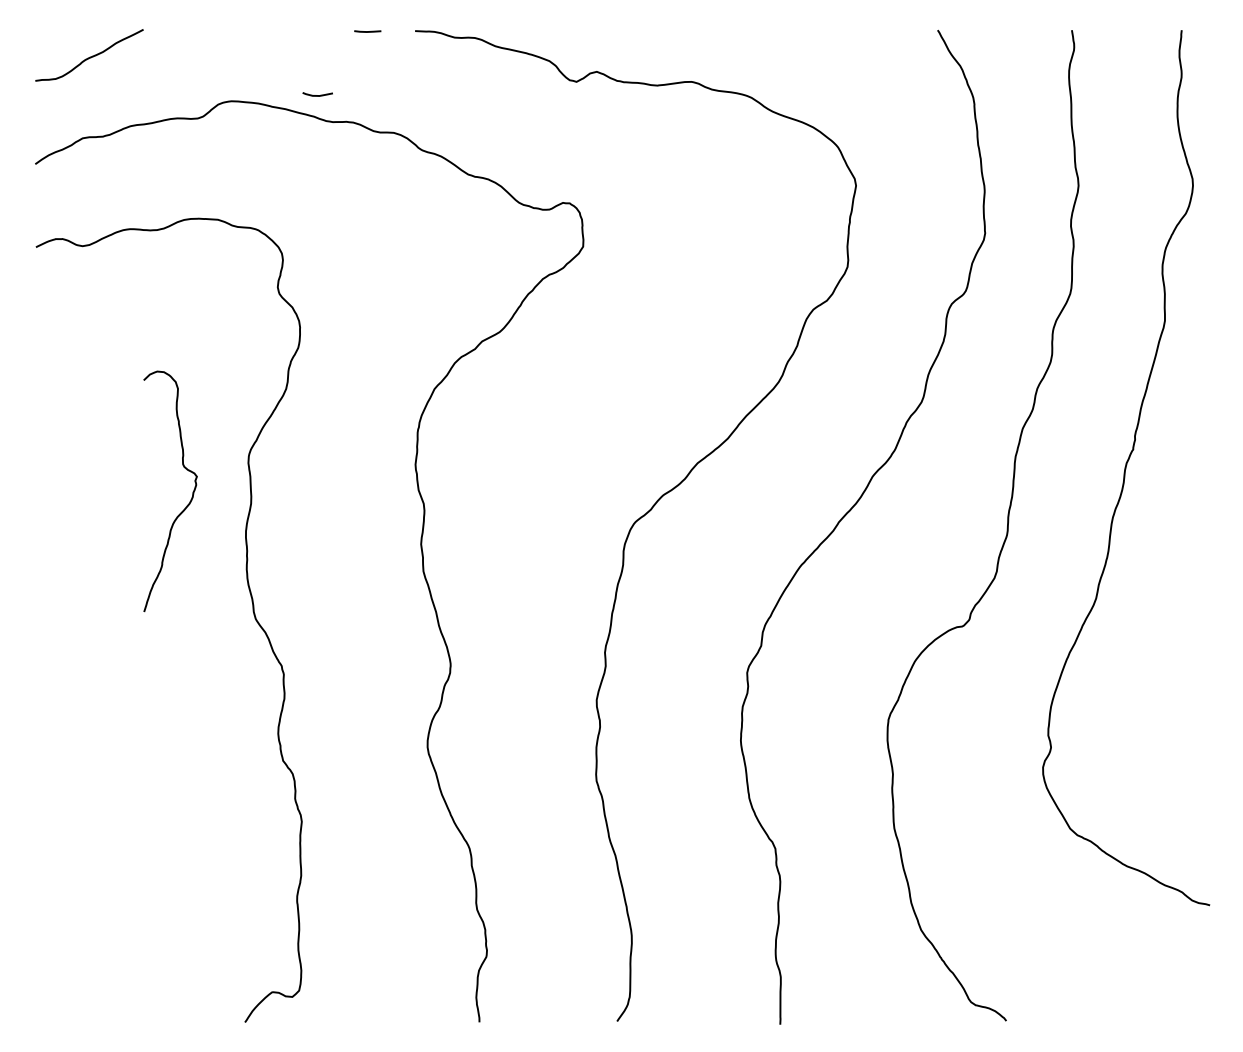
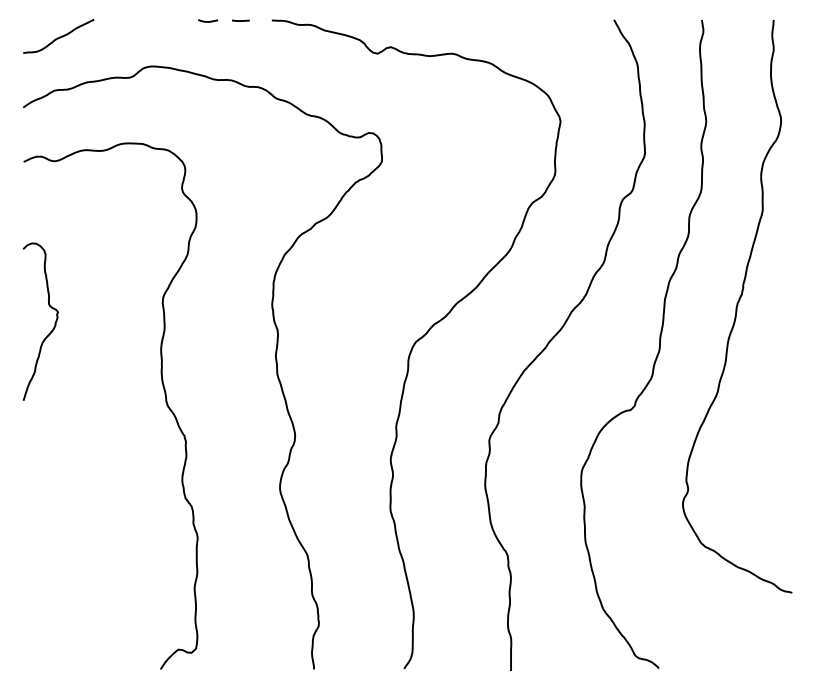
line: (318, 95) -> (208, 21), moved
curve: (189, 498) -> (53, 326), moved

